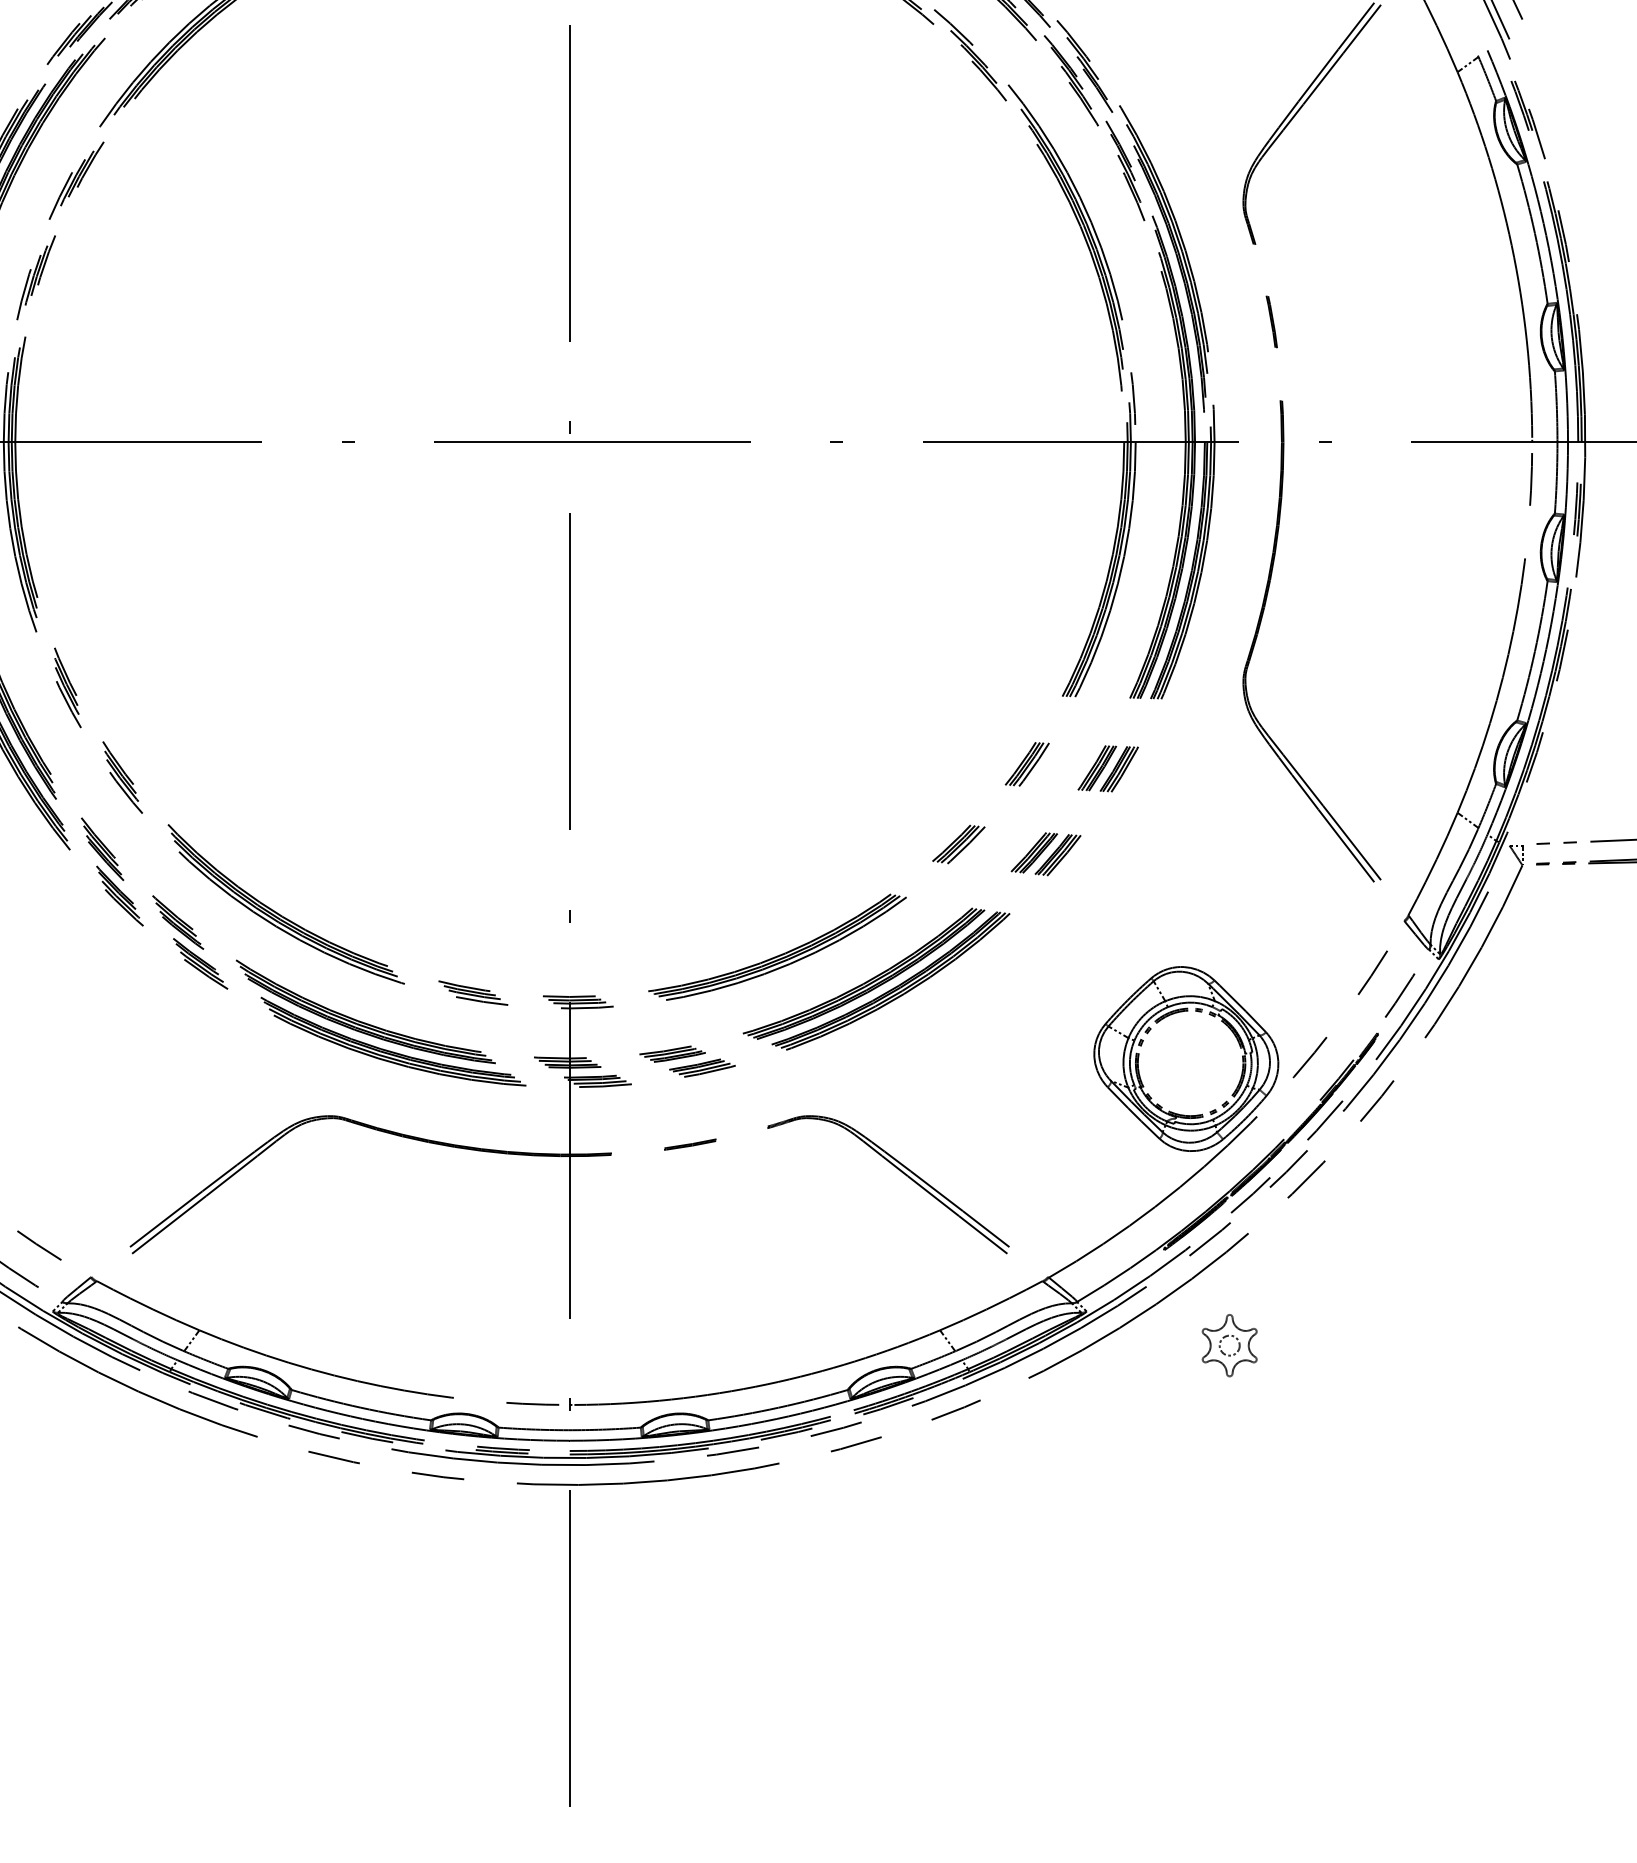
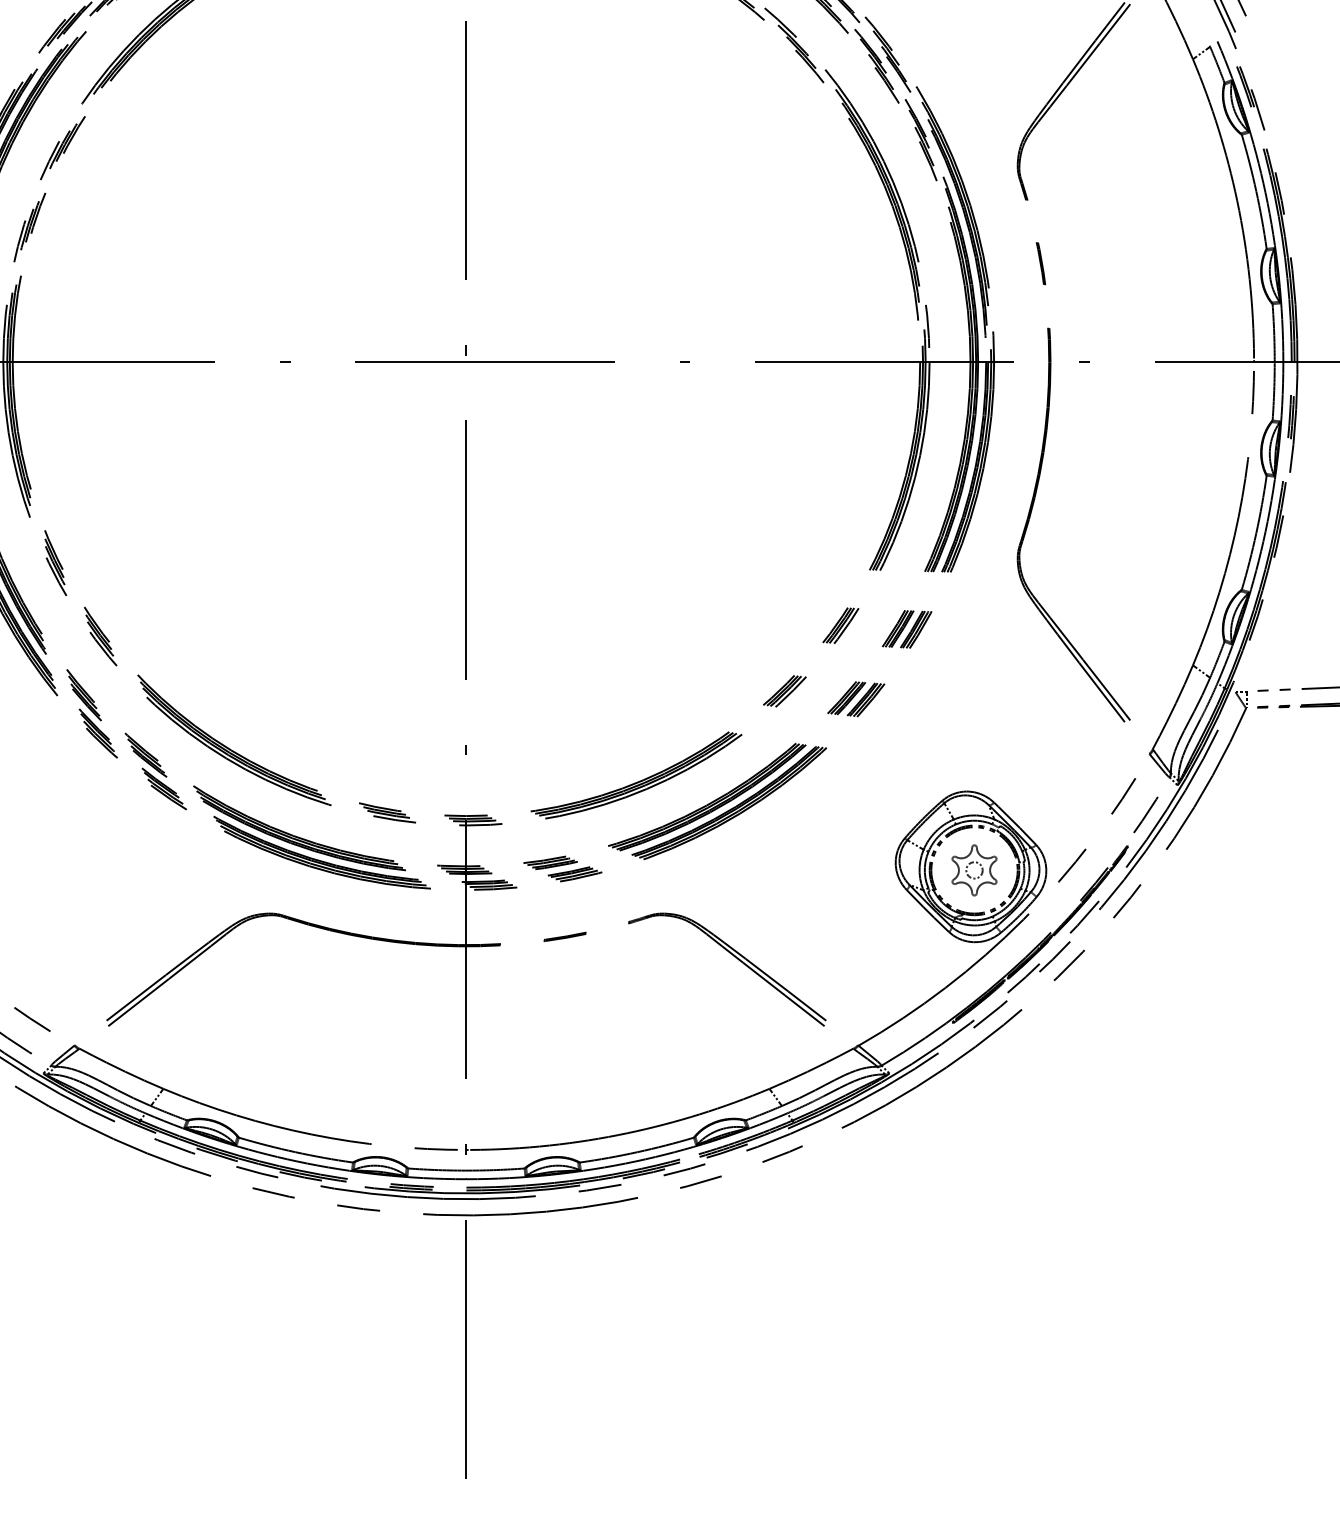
part: (1229, 1345) -> (974, 870), moved

